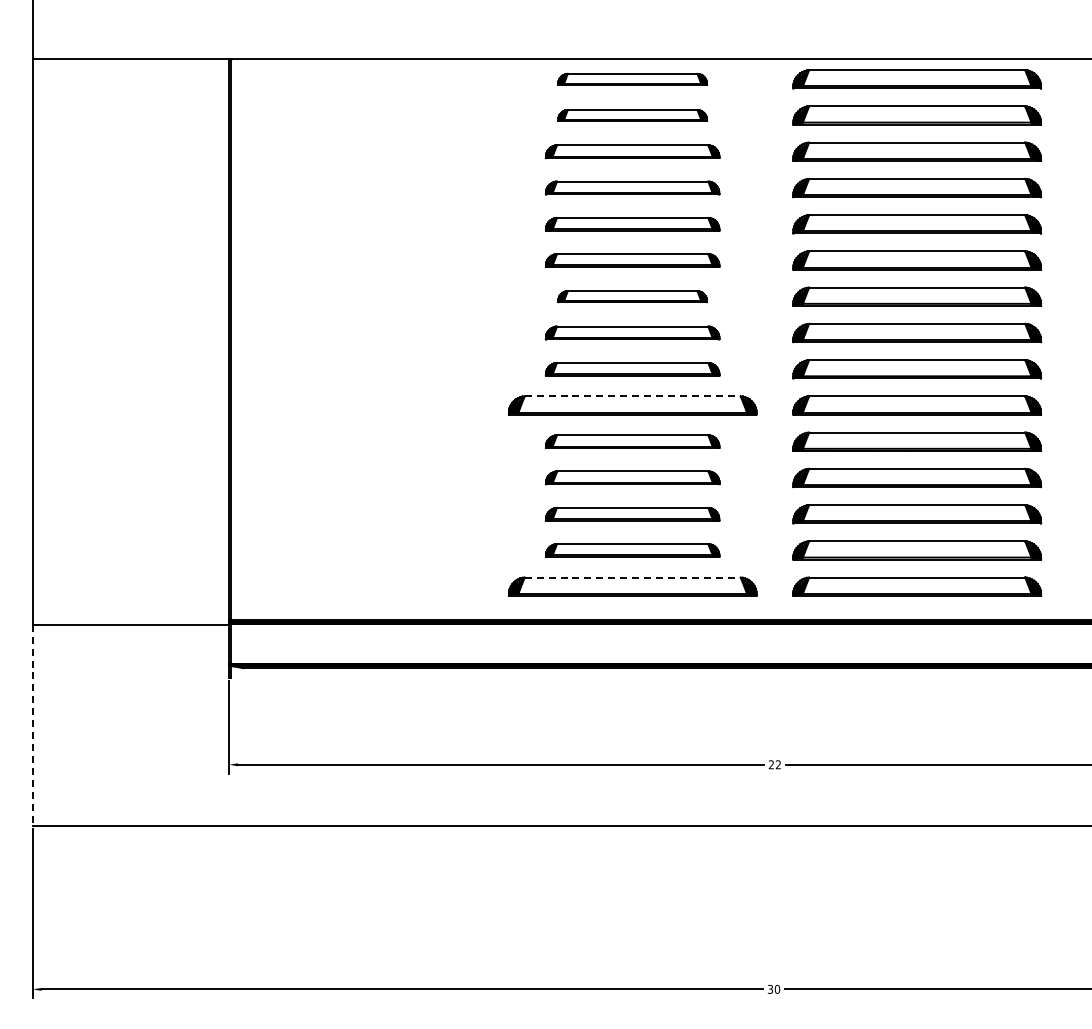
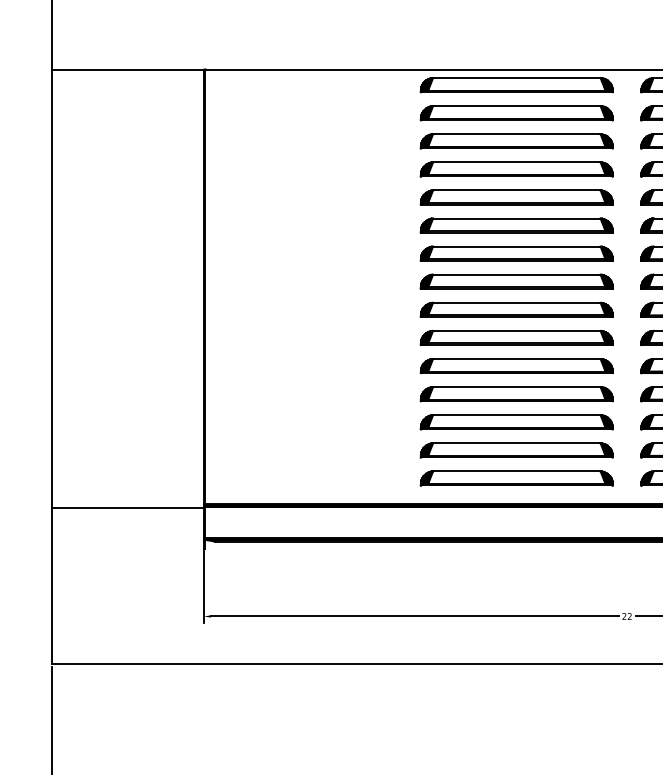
part: (632, 79) -> (516, 85), size x1.67
part: (632, 115) -> (516, 113), size x1.67
part: (632, 151) -> (516, 141), size x1.43
part: (632, 187) -> (516, 169), size x1.43
part: (632, 224) -> (516, 197), size x1.43
part: (632, 260) -> (516, 225), size x1.43
part: (632, 296) -> (516, 253), size x1.67
part: (632, 332) -> (516, 281), size x1.43
part: (632, 369) -> (516, 310), size x1.43
line: (633, 396) -> (517, 331), dashed -> solid
part: (632, 441) -> (516, 365), size x1.43
part: (632, 477) -> (516, 393), size x1.43
part: (632, 514) -> (516, 422), size x1.43
part: (632, 550) -> (516, 450), size x1.43
line: (633, 577) -> (517, 471), dashed -> solid
line: (32, 725) -> (51, 586), dashed -> solid

